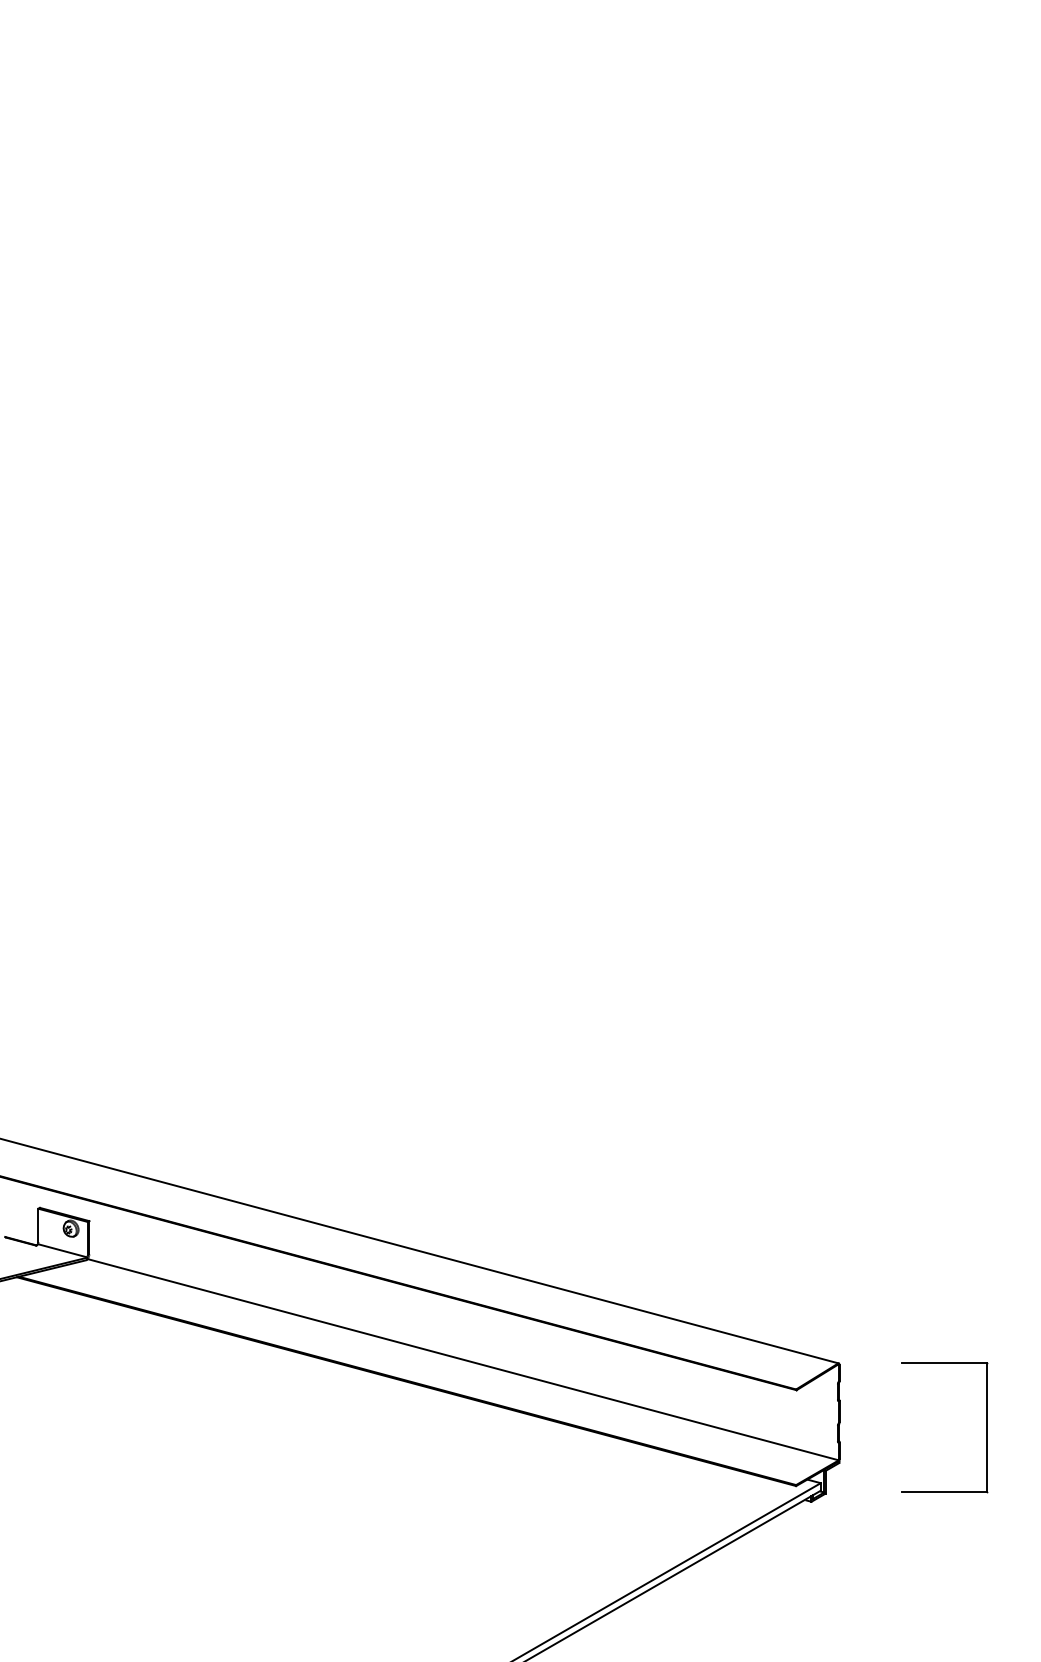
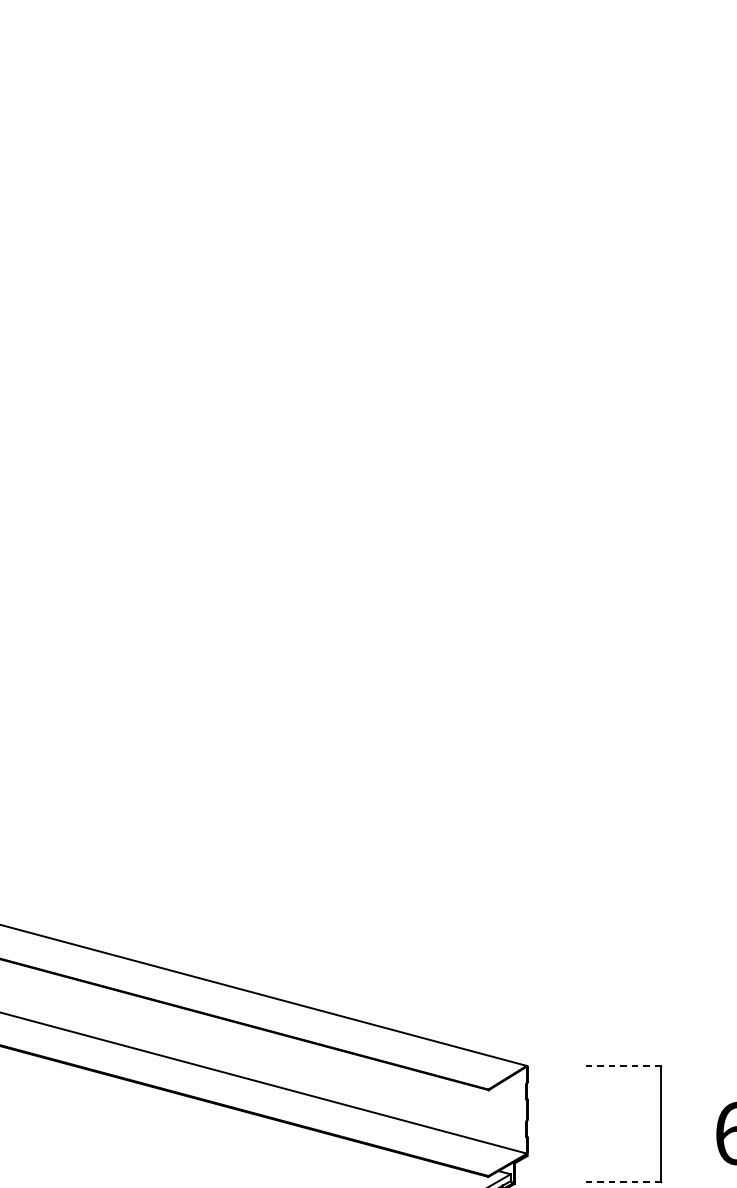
line: (943, 1363) -> (621, 1066), solid -> dashed
line: (943, 1491) -> (621, 1181), solid -> dashed

